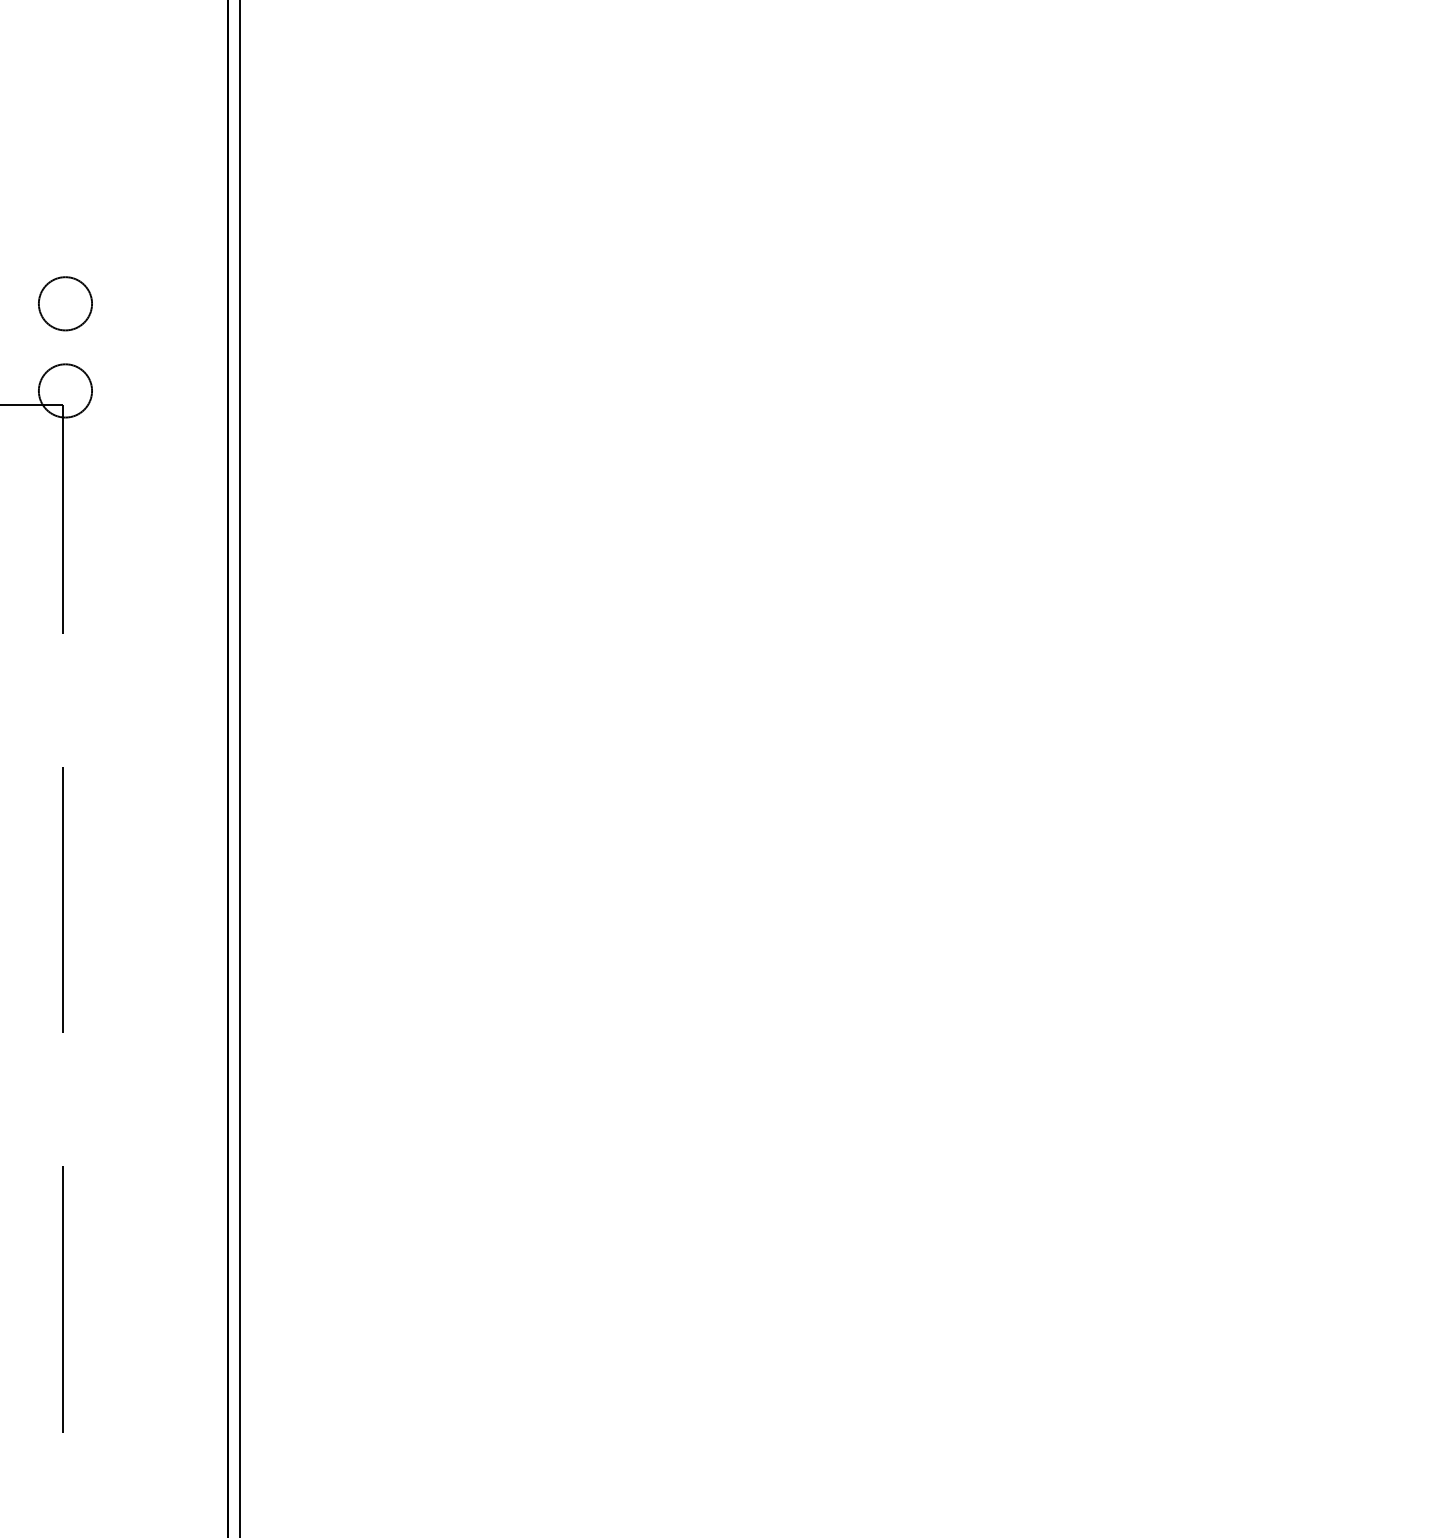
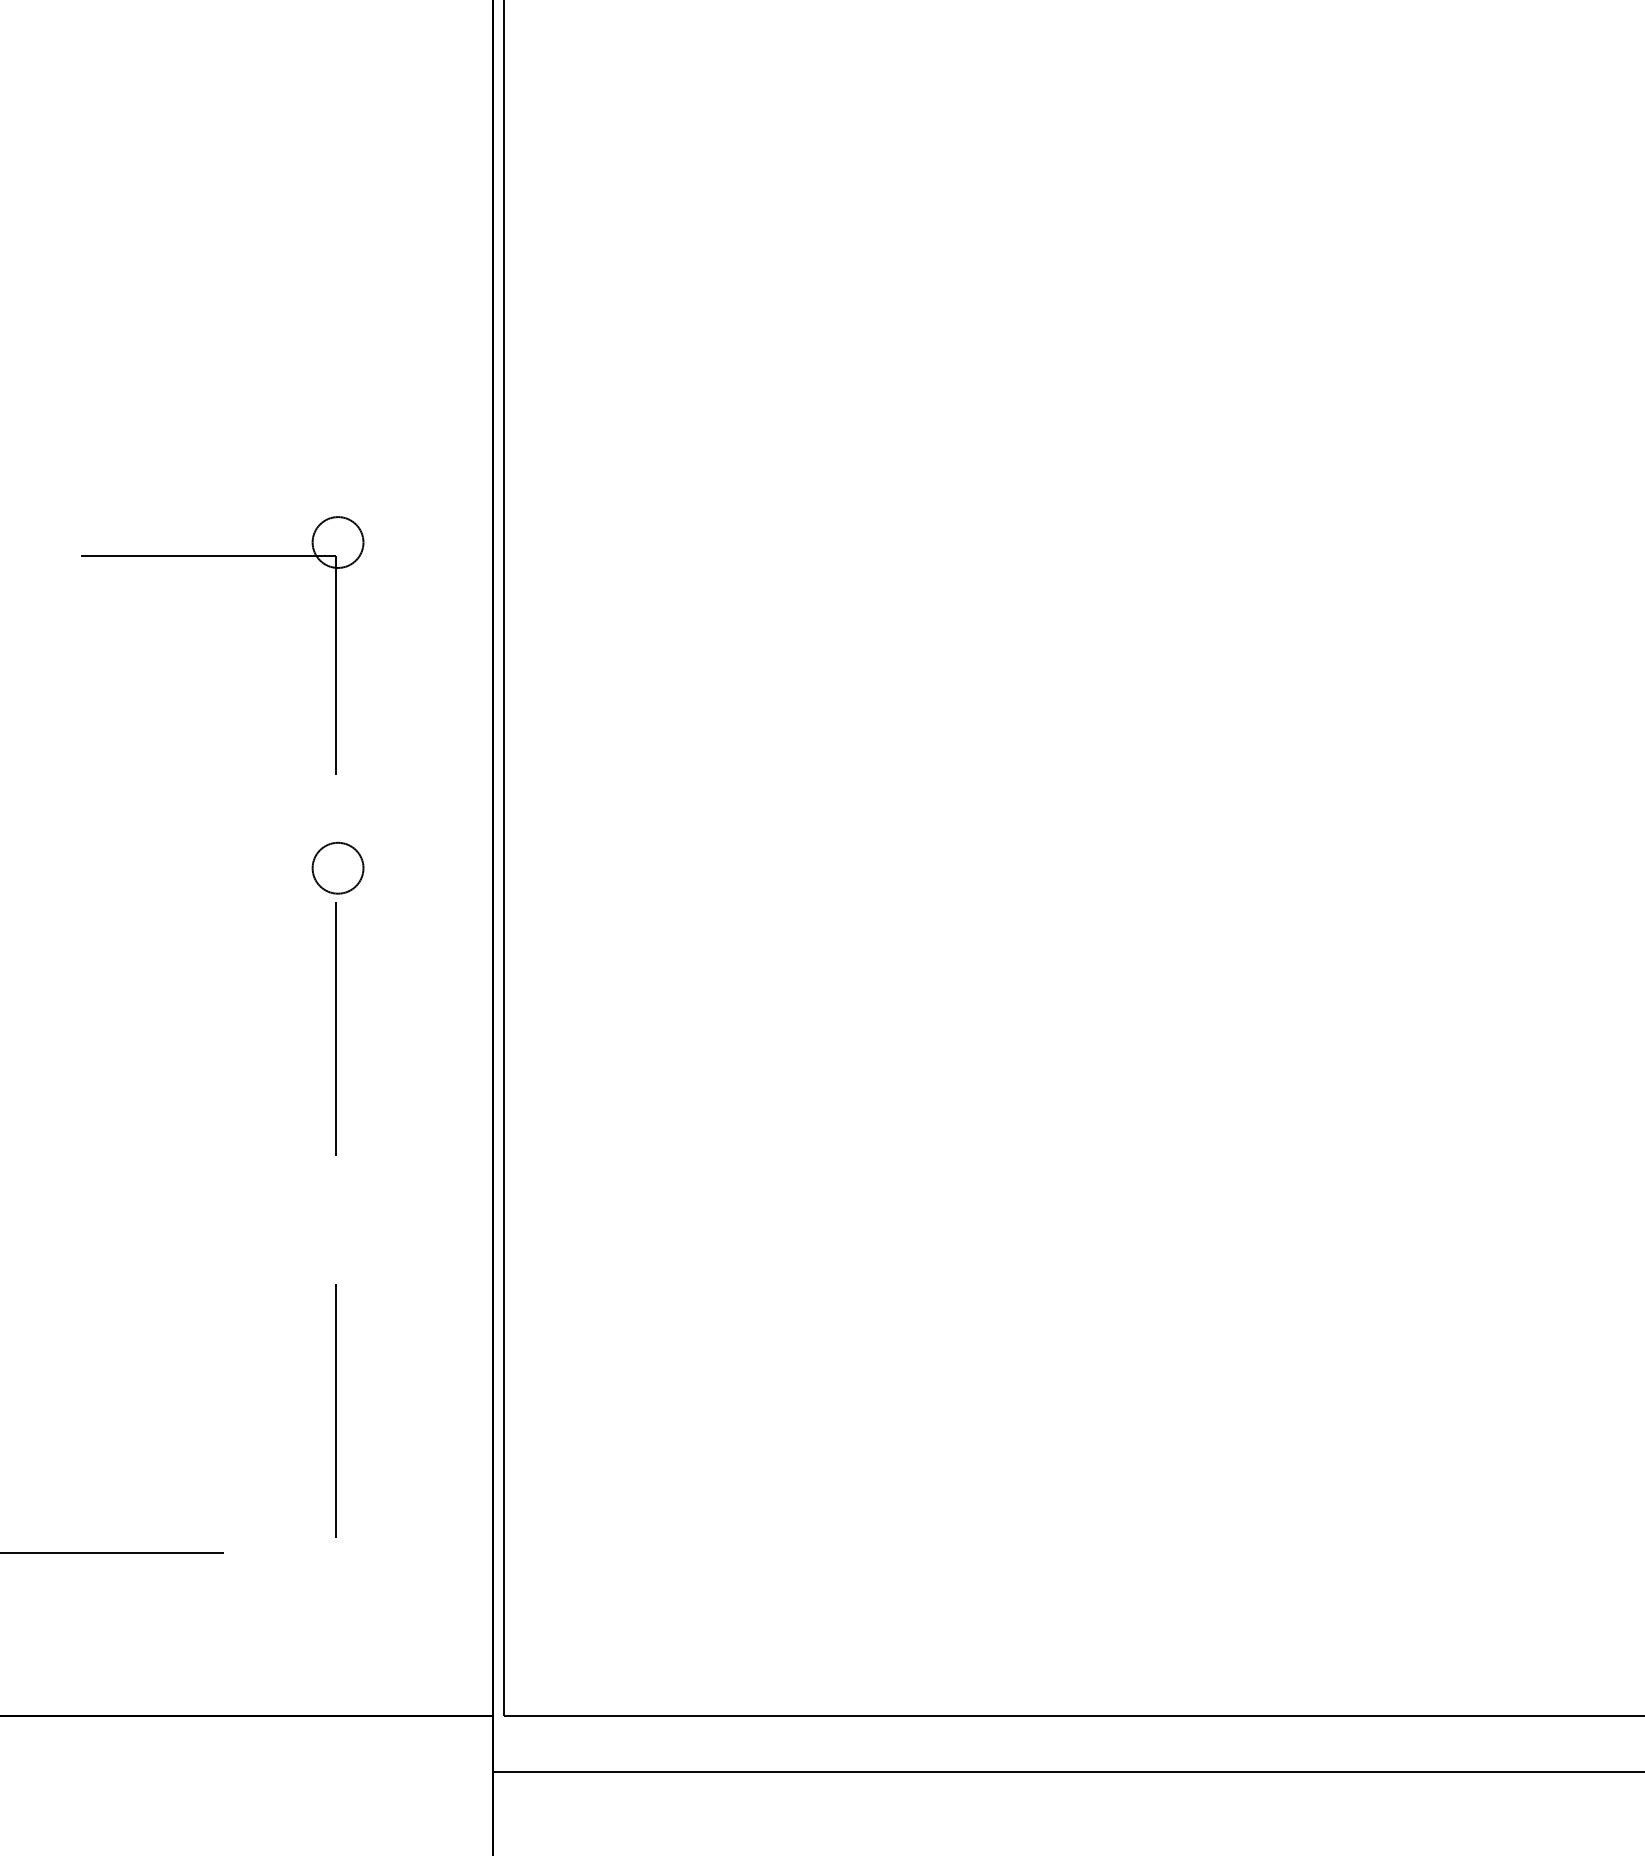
circle: (64, 303) -> (337, 867), moved

